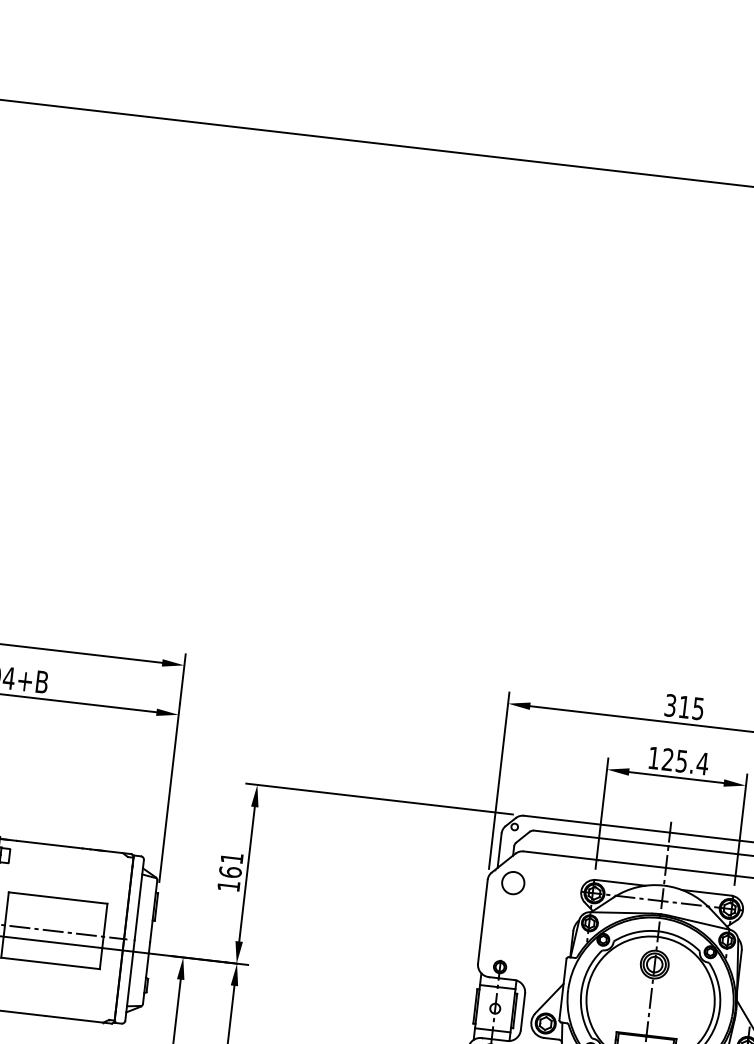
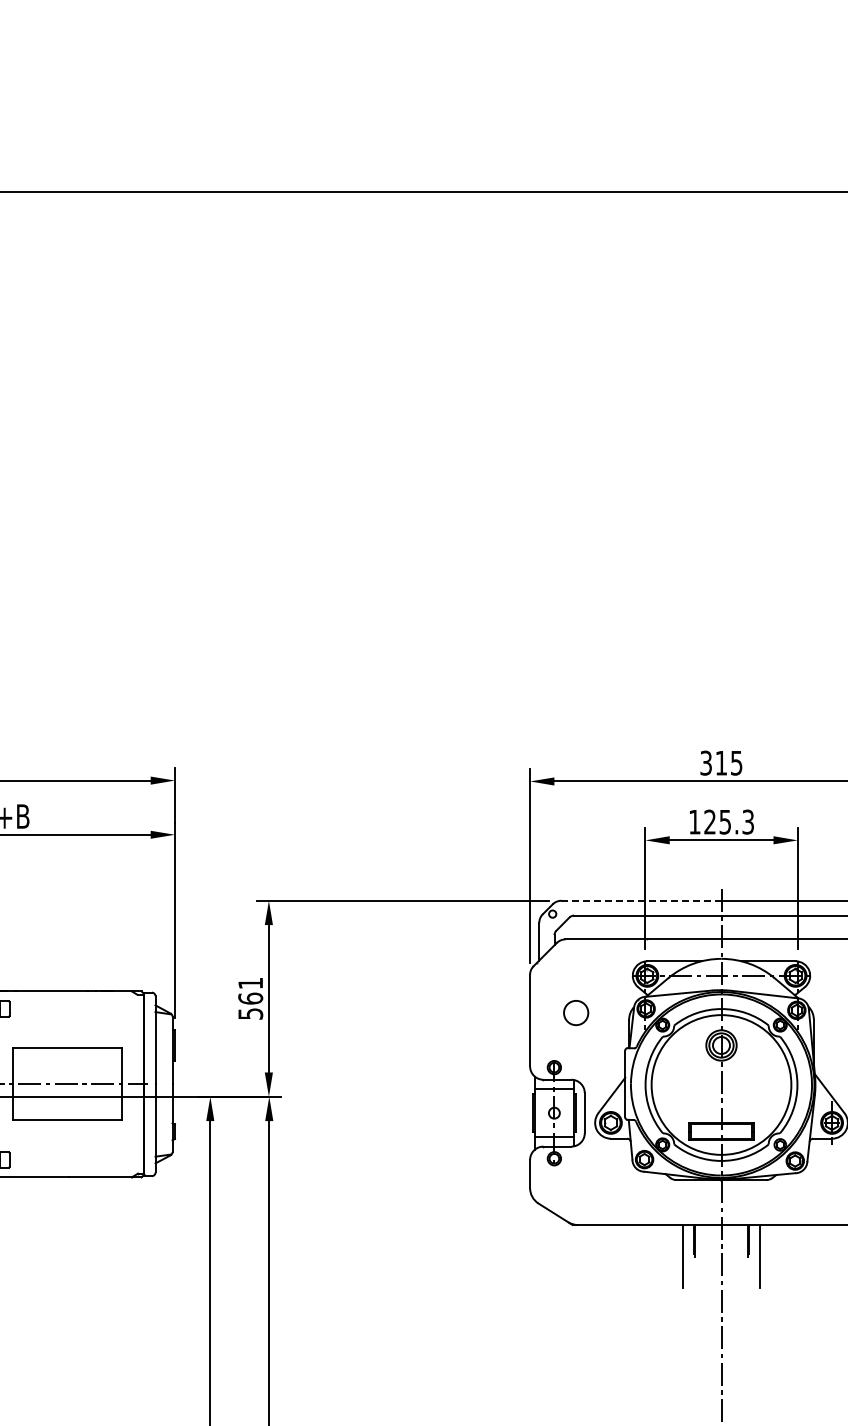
text: (702, 763) -> (747, 821), 125.4 -> 125.3
line: (597, 823) -> (641, 900), solid -> dashed
circle: (513, 883) -> (576, 1013), moved
text: (228, 885) -> (250, 1013), 161 -> 561

